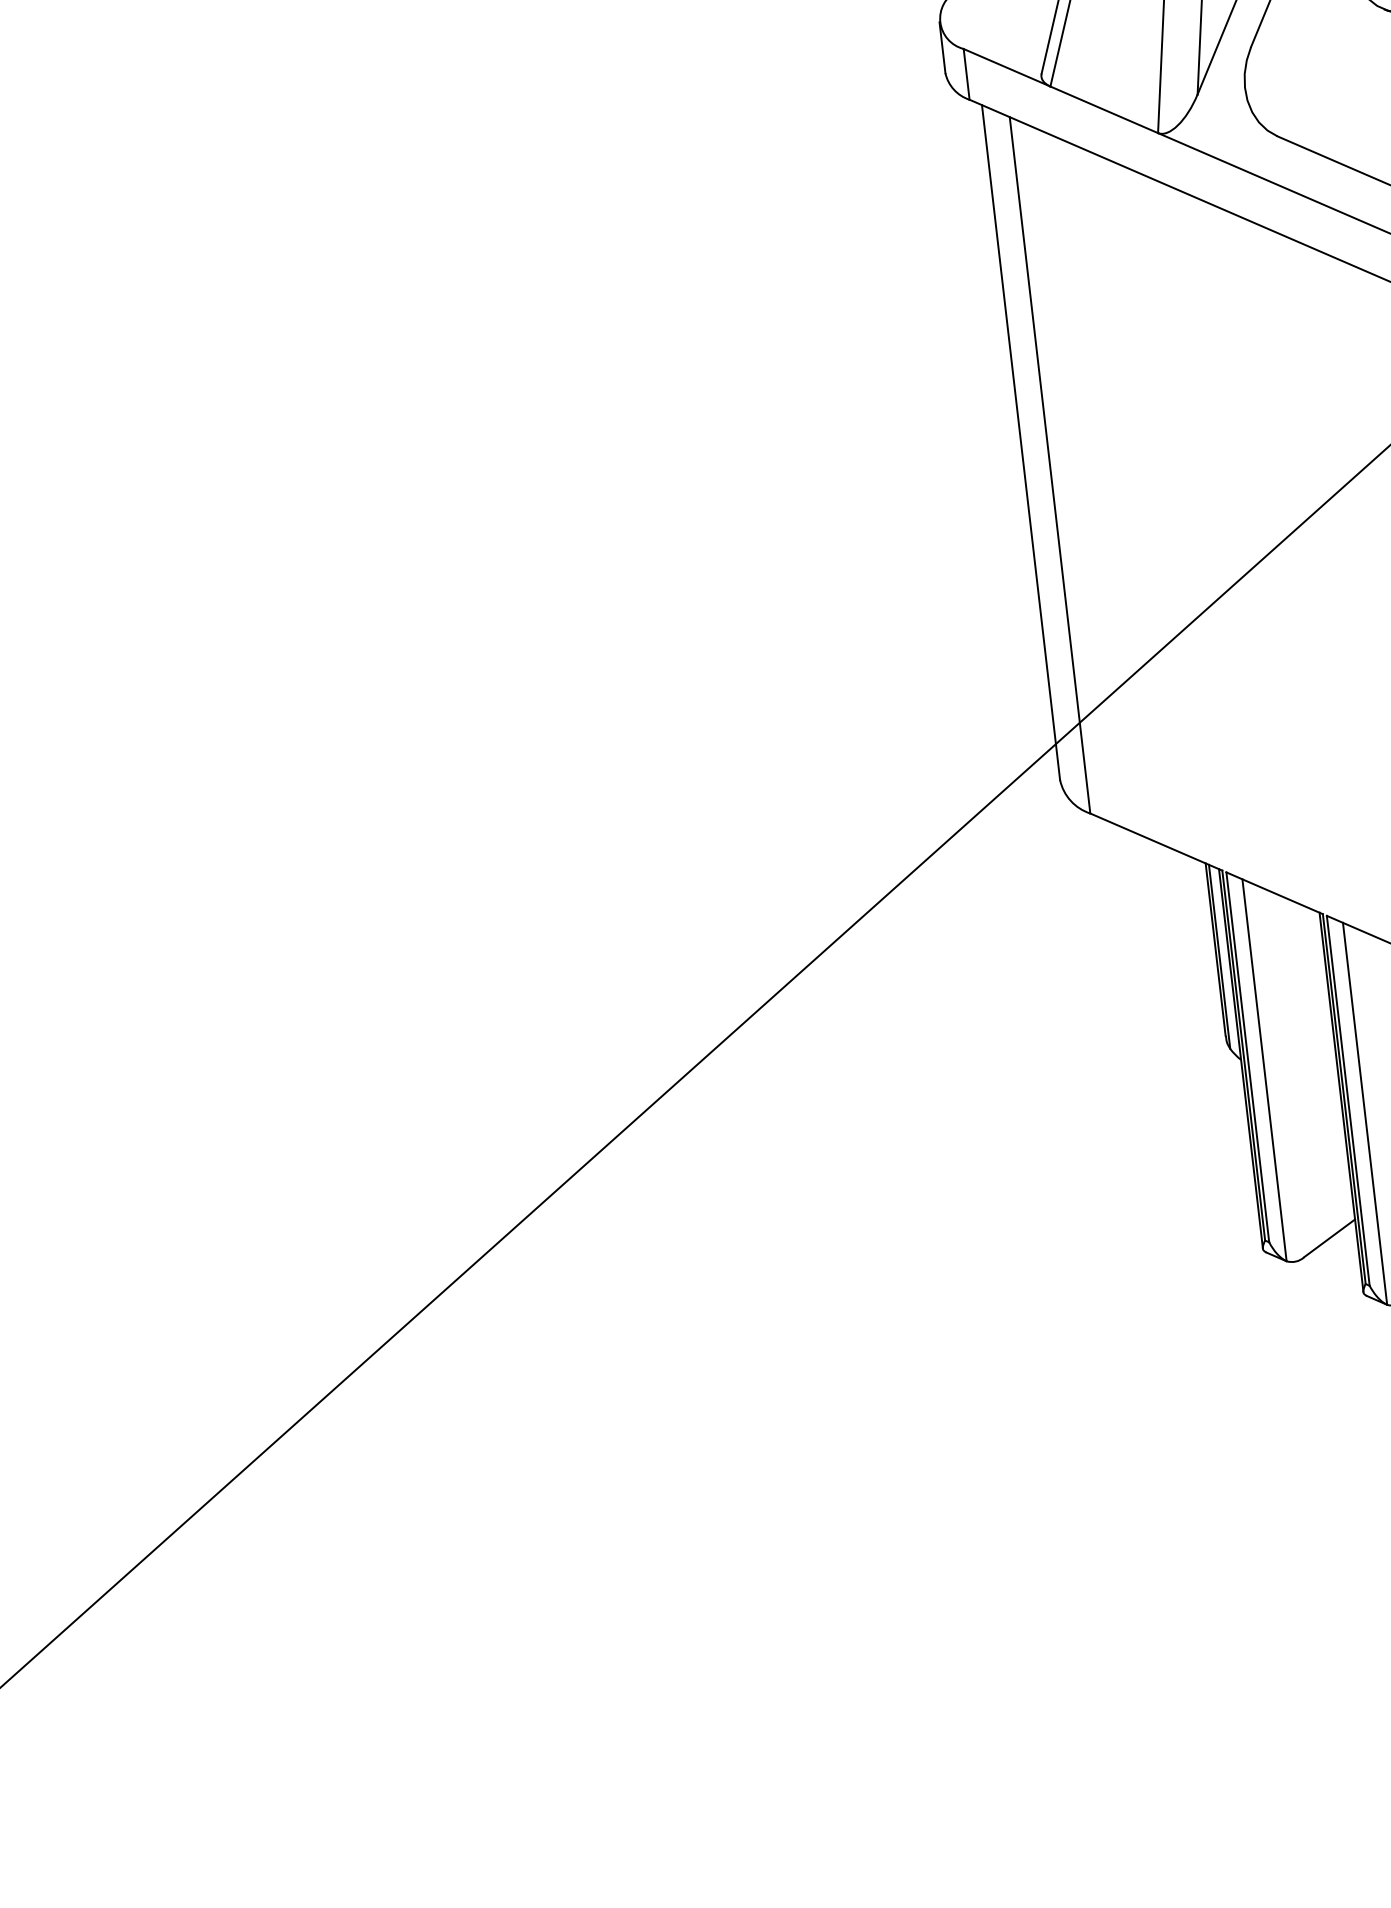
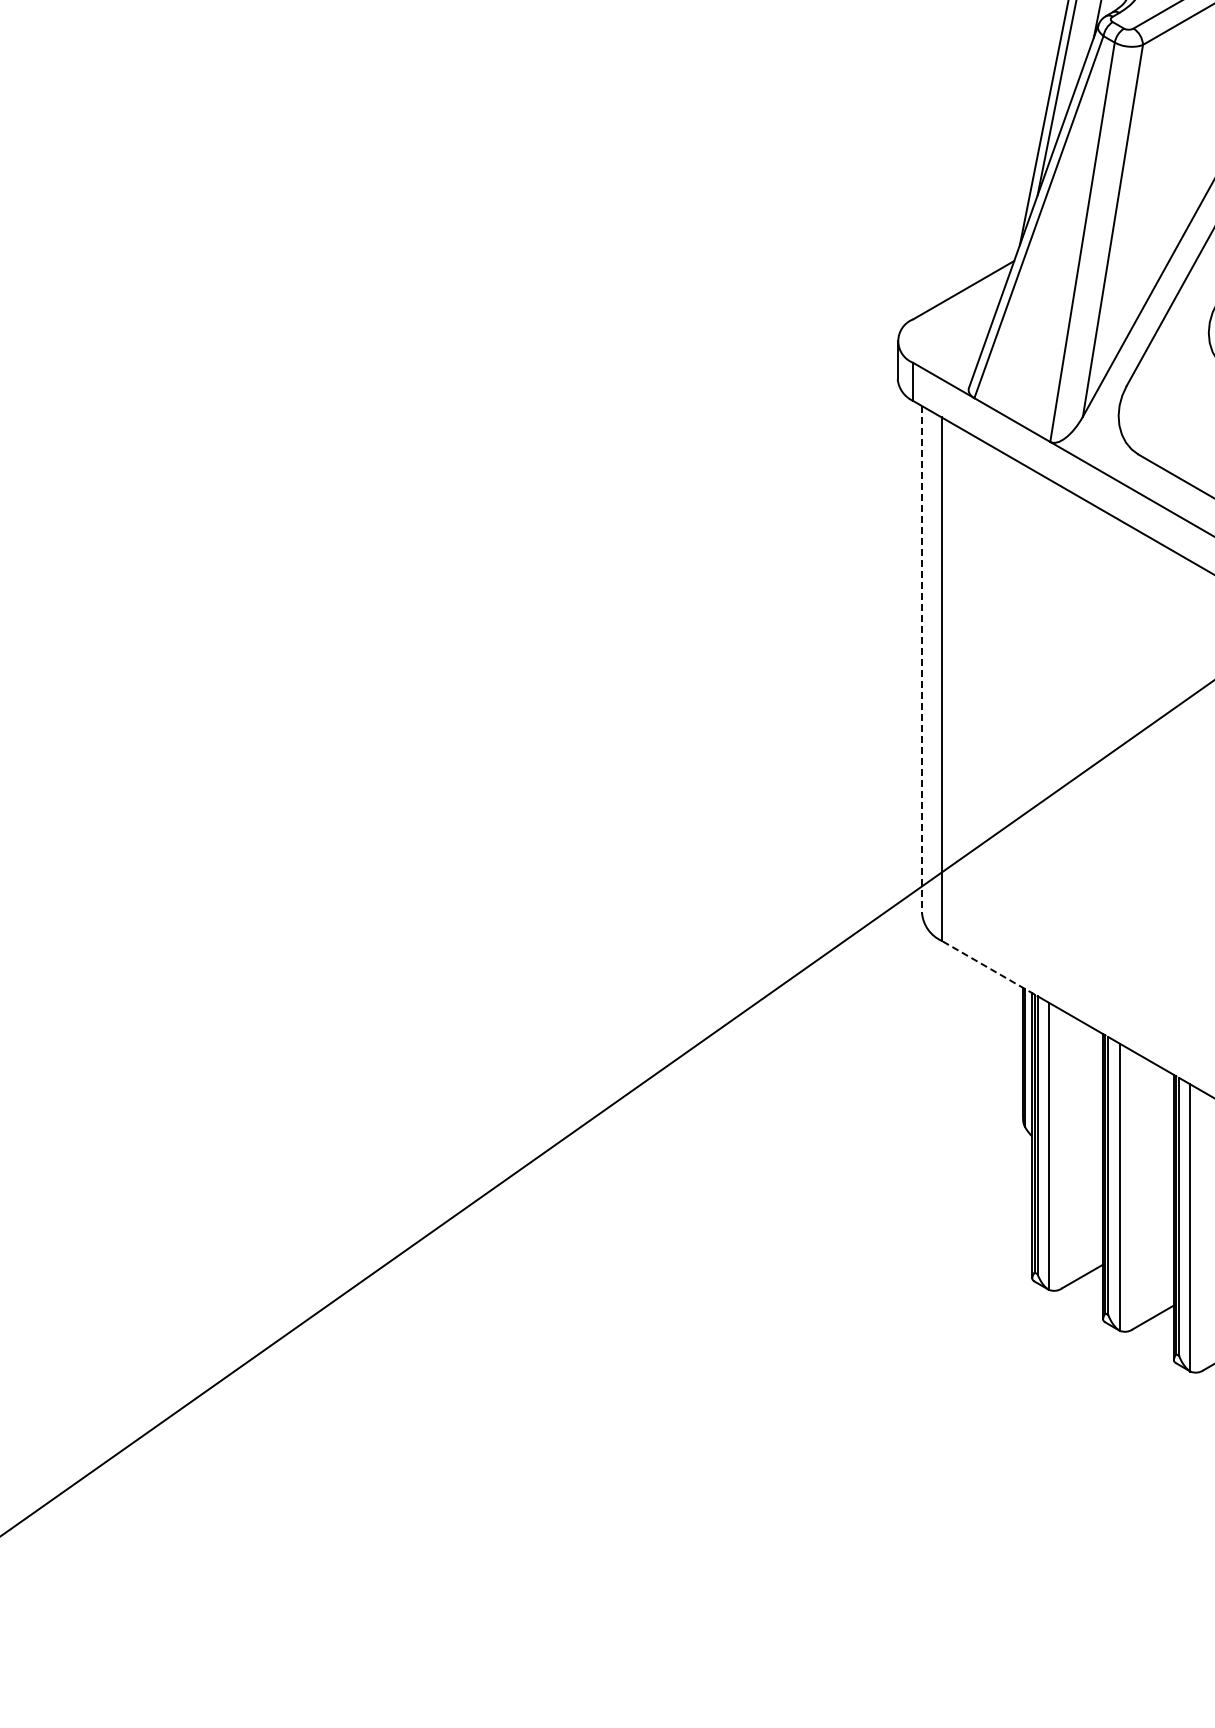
line: (1021, 442) -> (922, 659), solid -> dashed
line: (1156, 841) -> (988, 967), solid -> dashed

